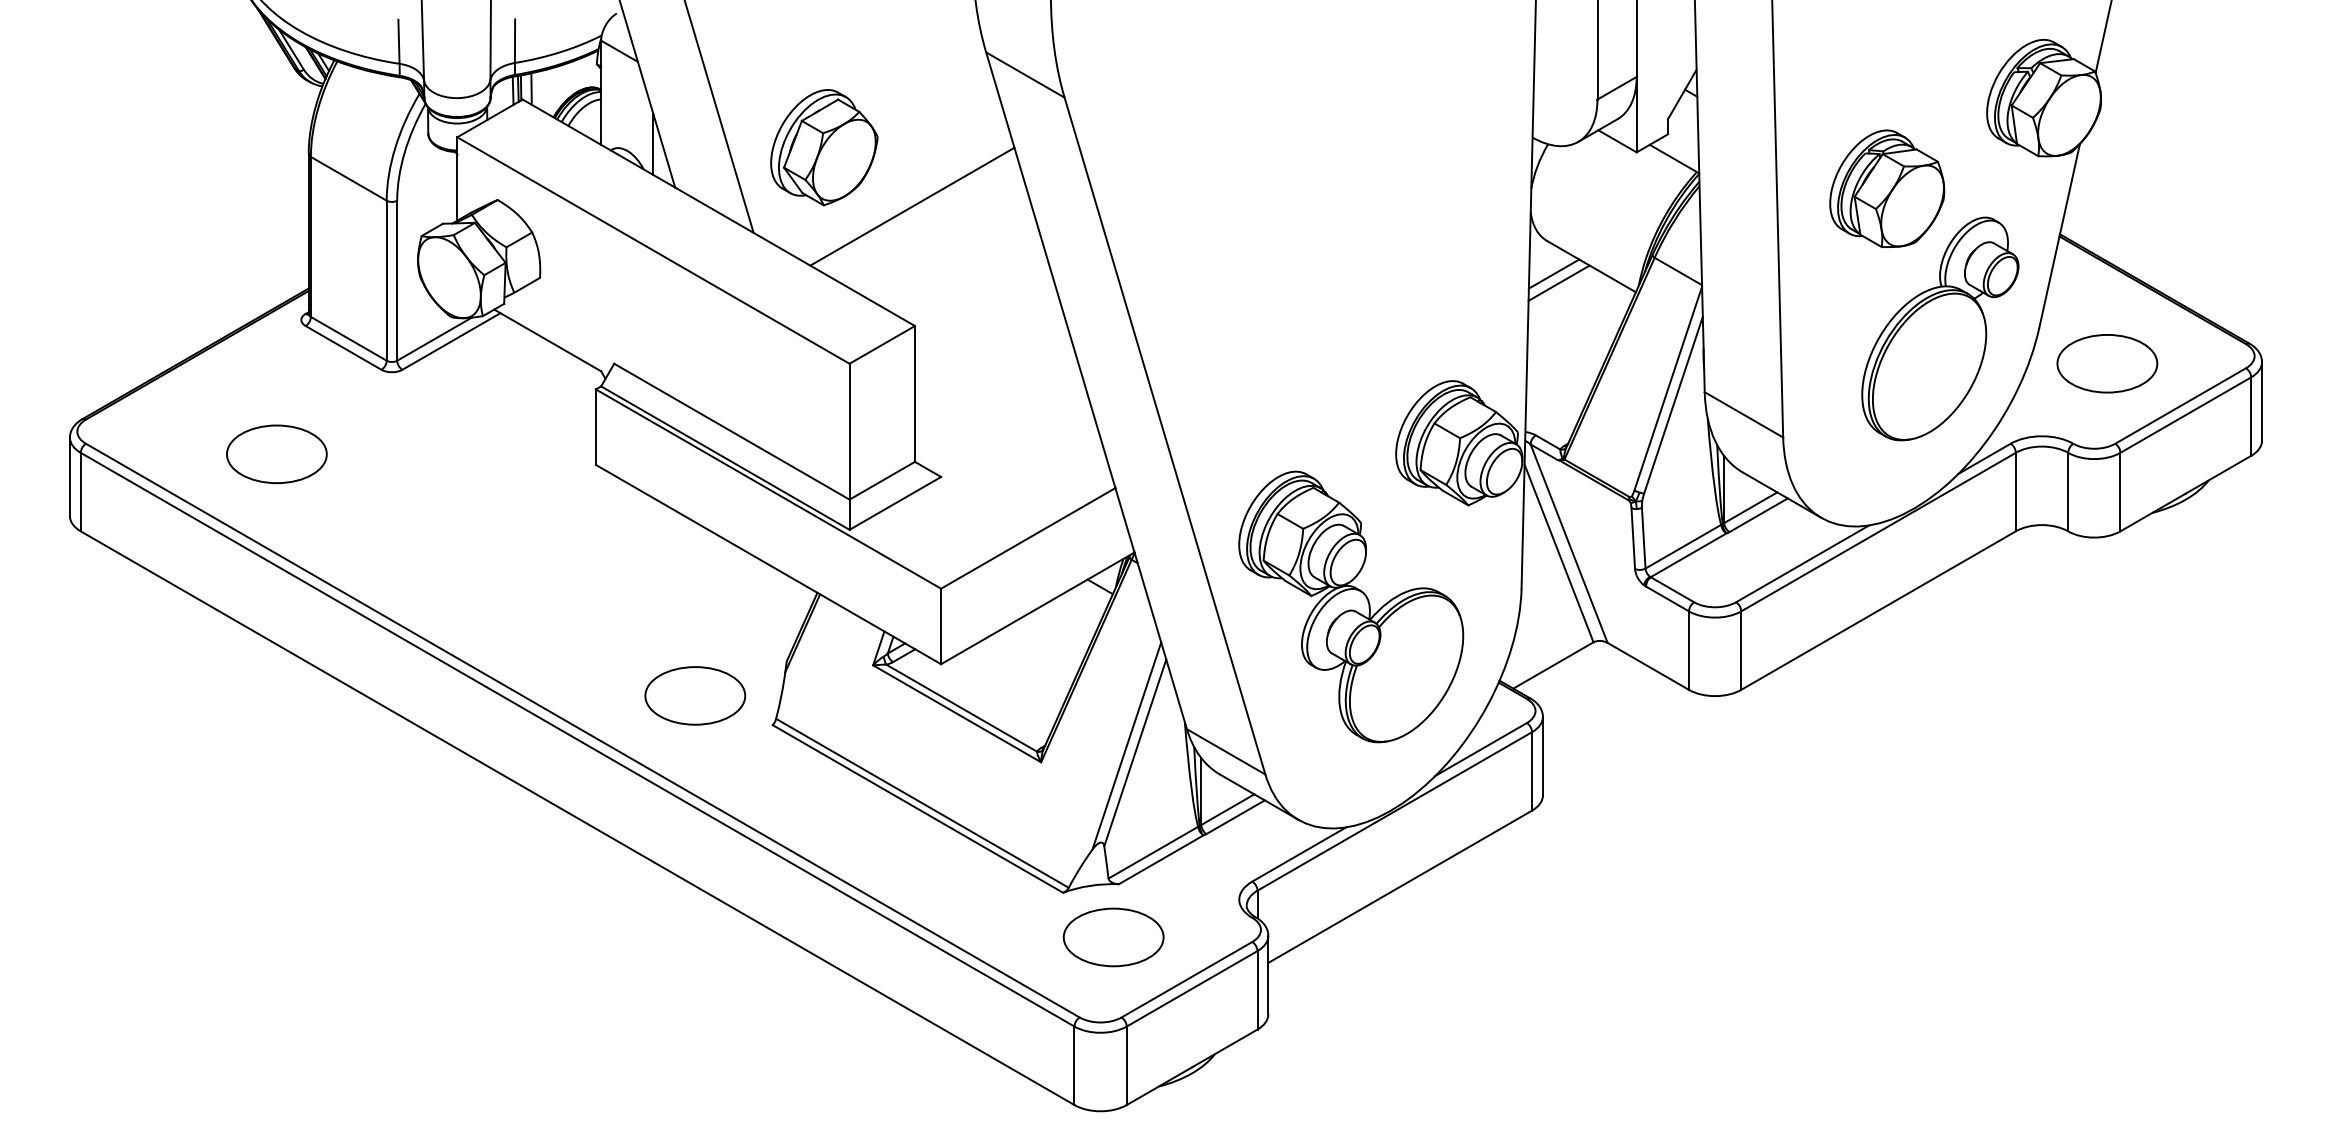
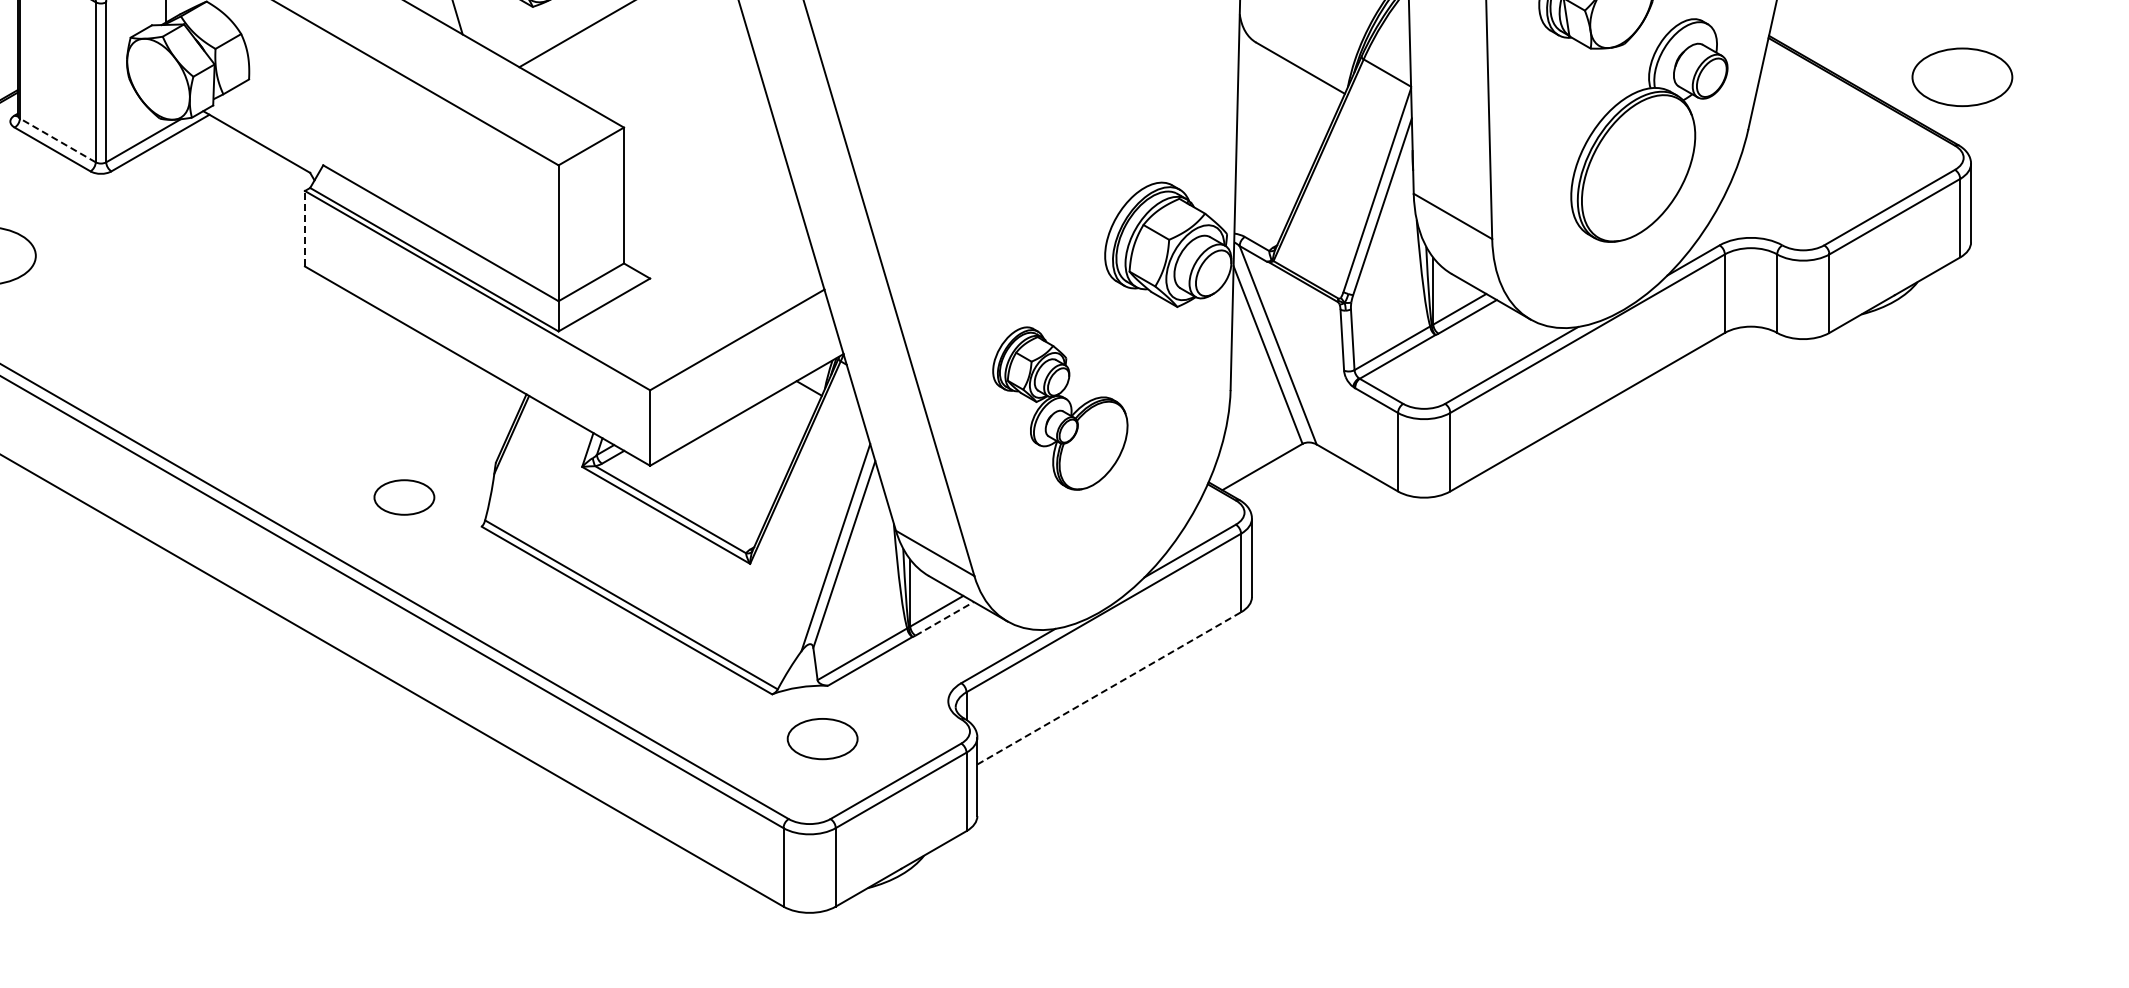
line: (1553, 273) -> (1262, 75), removed
line: (1558, 282) -> (1267, 84), removed
line: (348, 338) -> (57, 140), solid -> dashed
part: (2107, 363) -> (1962, 77), moved
line: (595, 427) -> (304, 229), solid -> dashed
part: (1351, 606) -> (1060, 408), size x0.6
part: (695, 695) -> (404, 497), size x0.6
line: (1235, 817) -> (944, 619), solid -> dashed
line: (1400, 886) -> (1109, 688), solid -> dashed
part: (1113, 937) -> (822, 739), size x0.7

